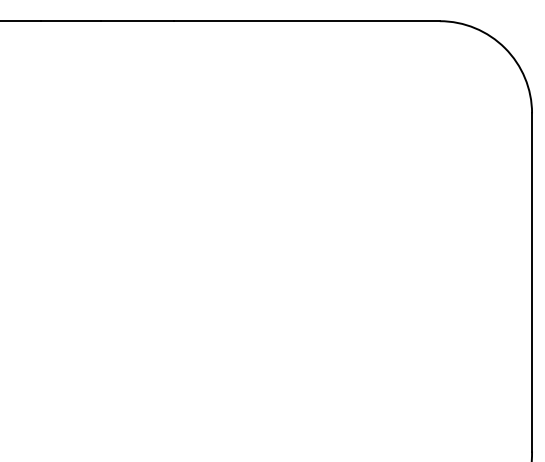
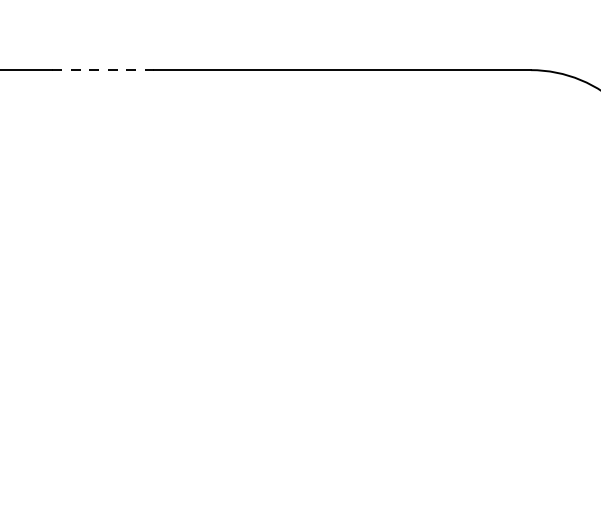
line: (138, 21) -> (104, 70), solid -> dashed

